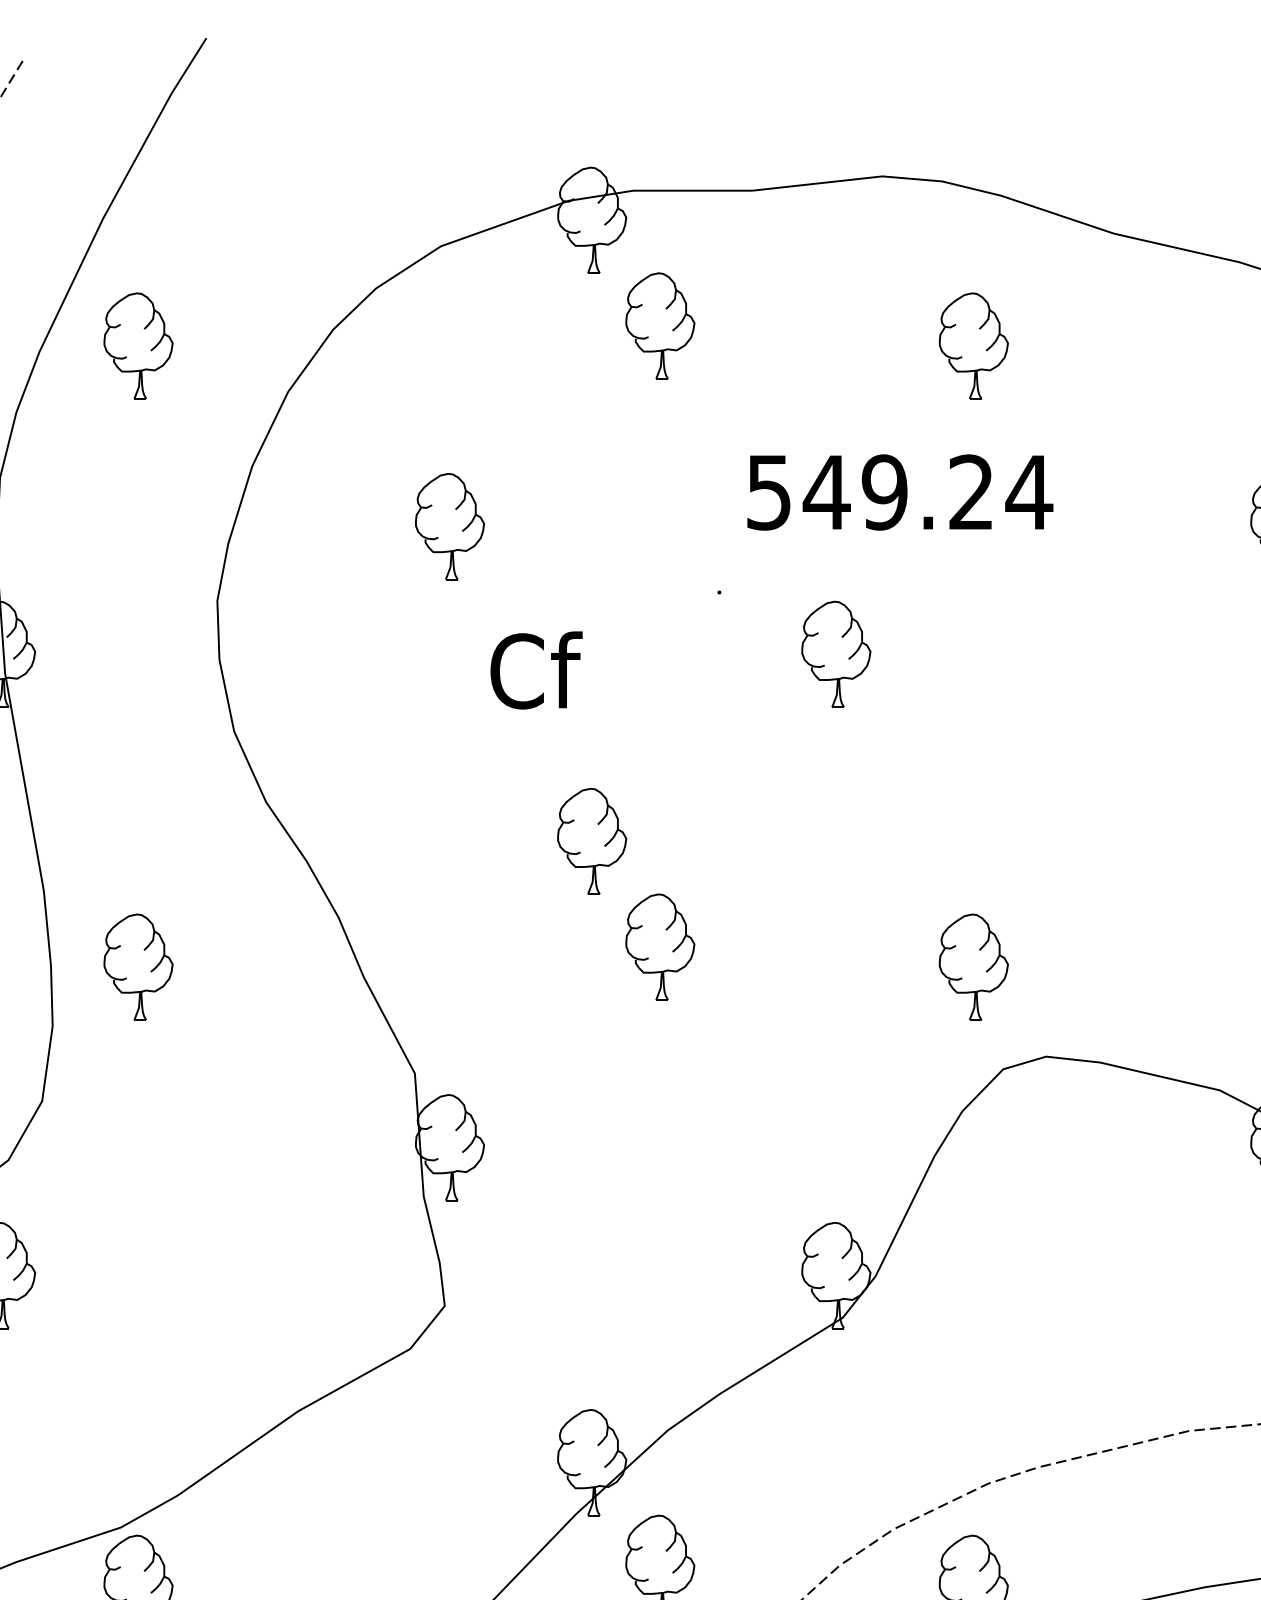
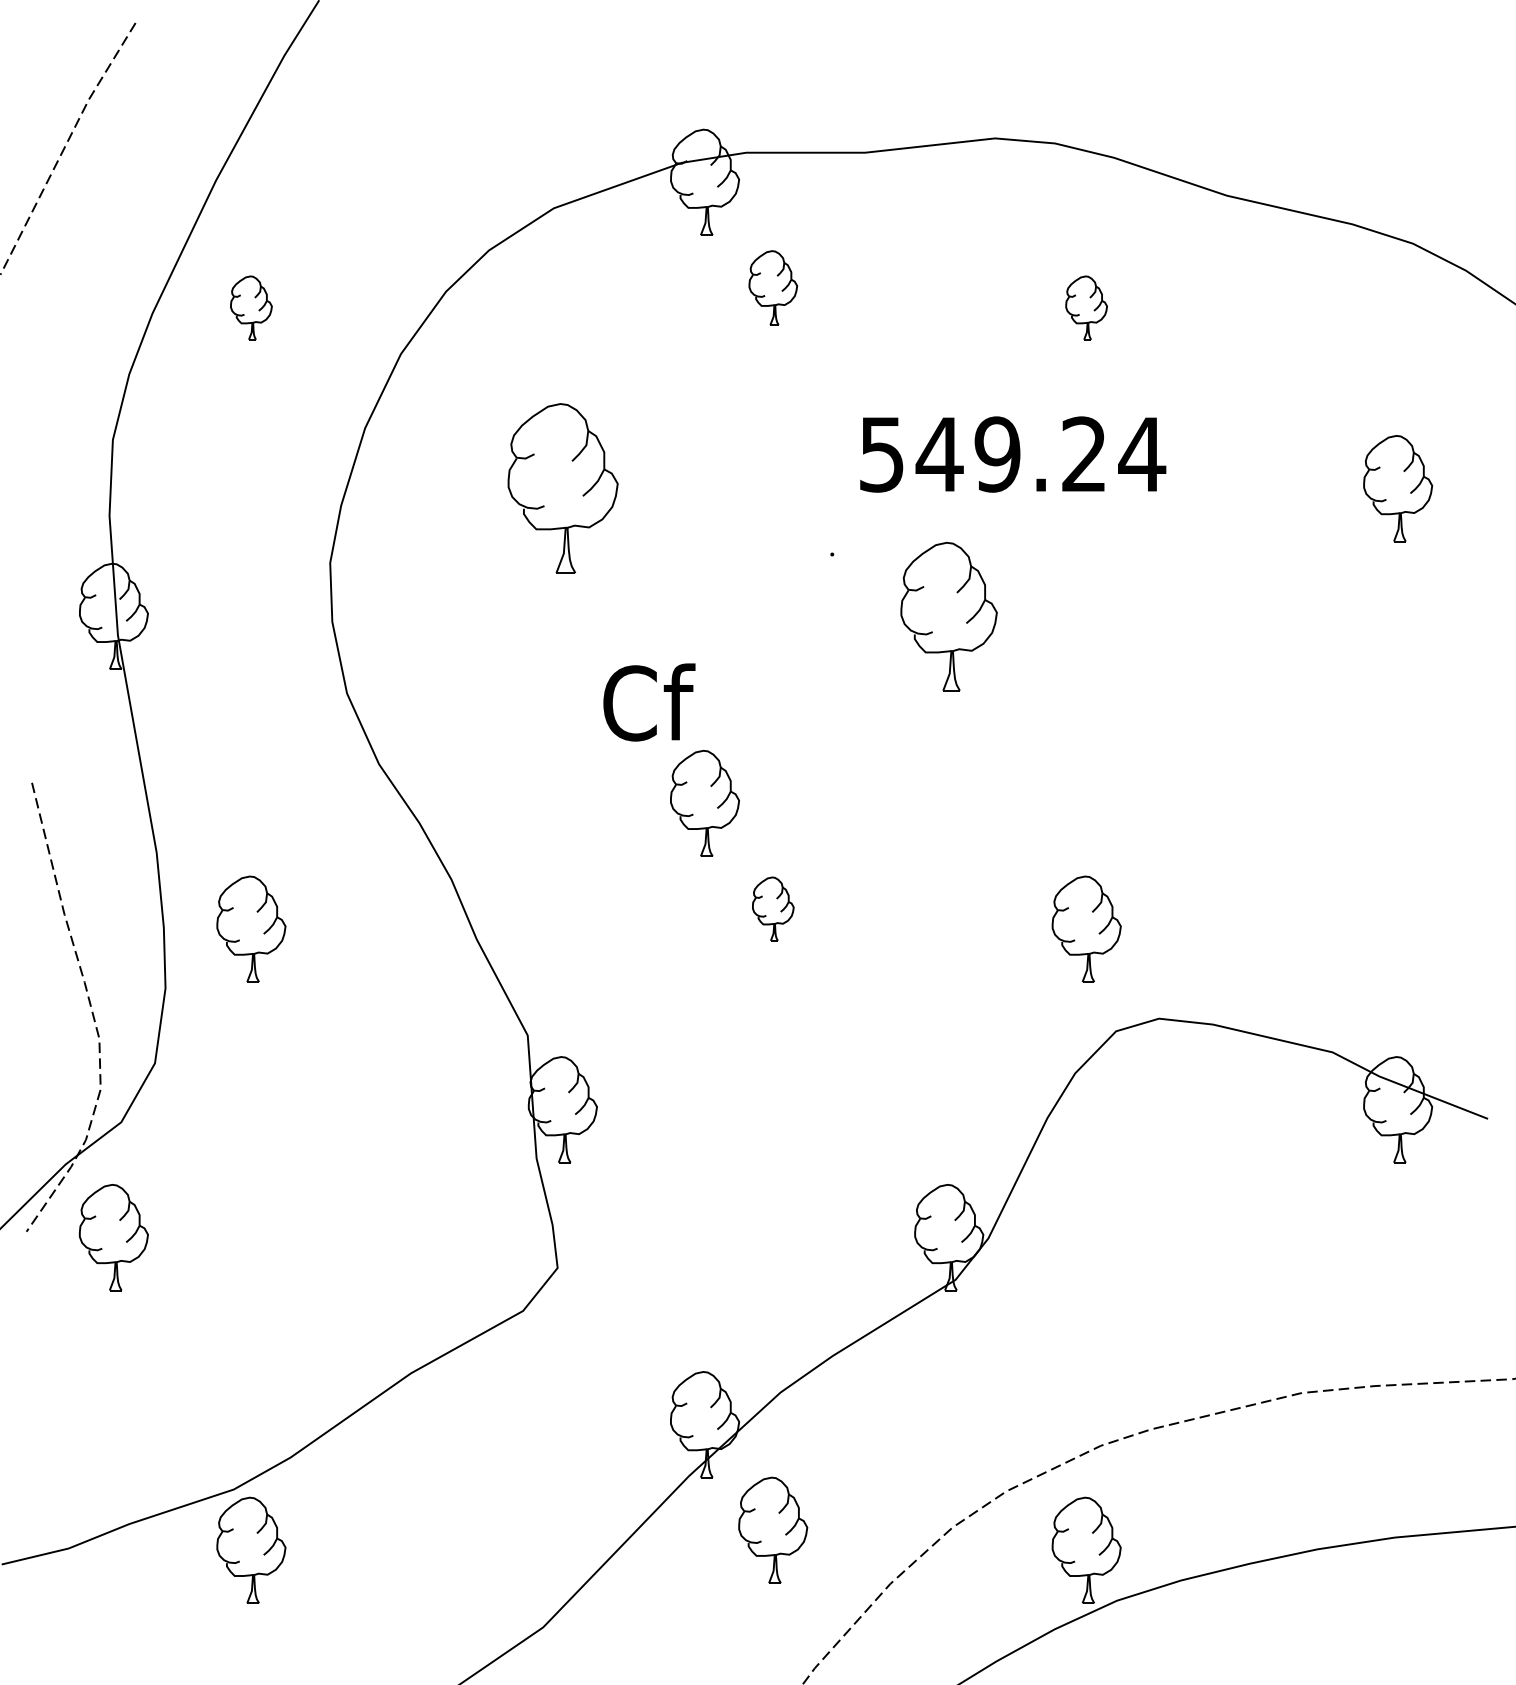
part: (660, 325) -> (773, 287), size x0.7
part: (138, 345) -> (251, 307), size x0.6
part: (973, 345) -> (1086, 307), size x0.6
part: (449, 526) -> (562, 488), size x1.6
part: (836, 653) -> (949, 615), size x1.4
text: (536, 670) -> (649, 702), moved
part: (660, 946) -> (773, 908), size x0.6

